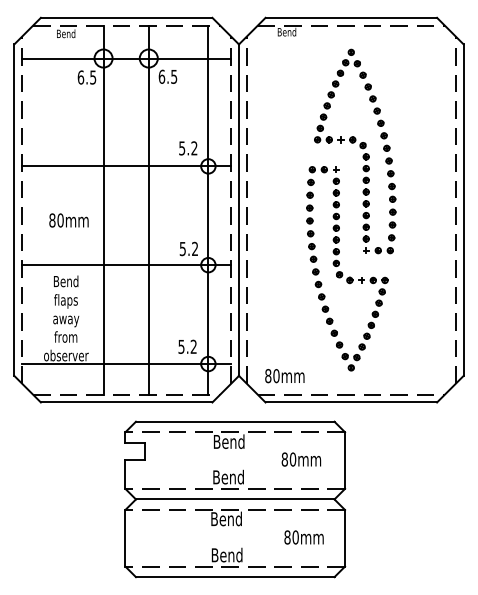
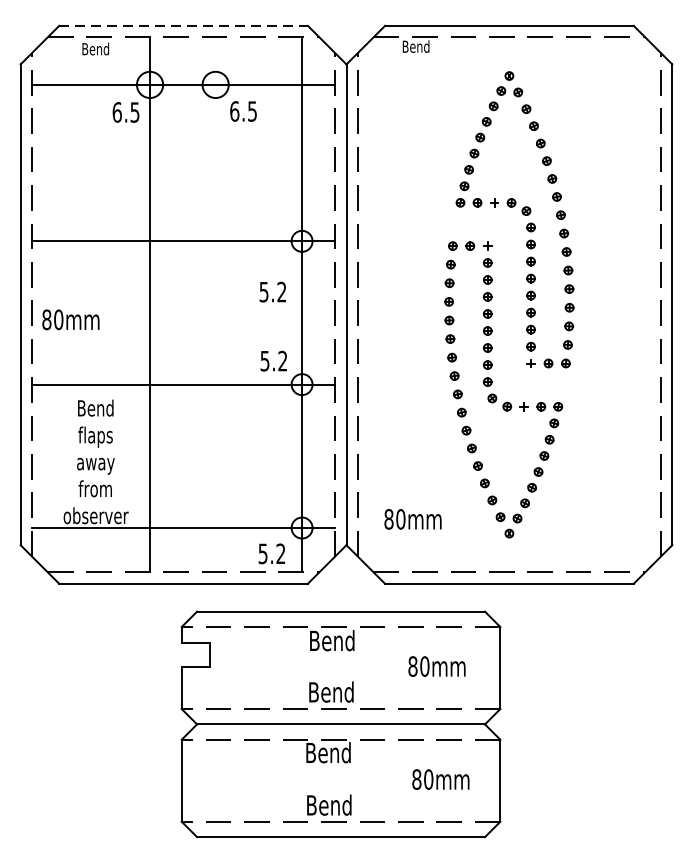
line: (126, 17) -> (183, 25), solid -> dashed
text: (188, 148) -> (273, 292), moved
line: (148, 209) -> (215, 303), removed
text: (68, 220) -> (70, 319), moved
text: (187, 346) -> (271, 553), moved
text: (284, 376) -> (412, 519), moved

